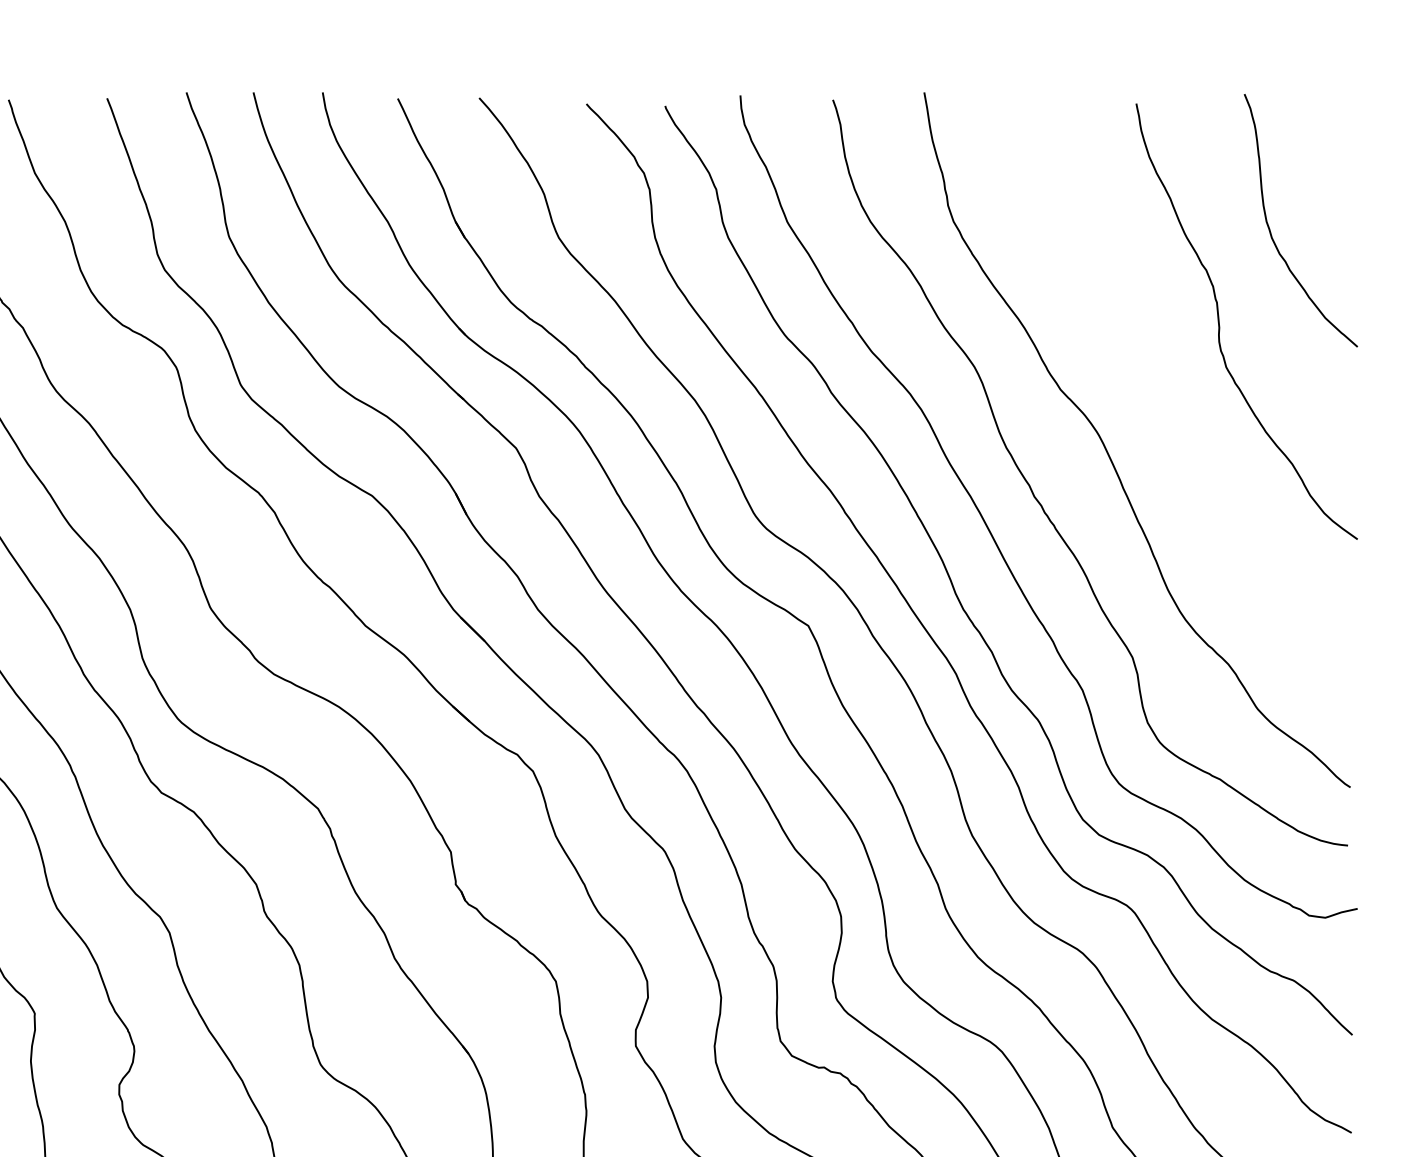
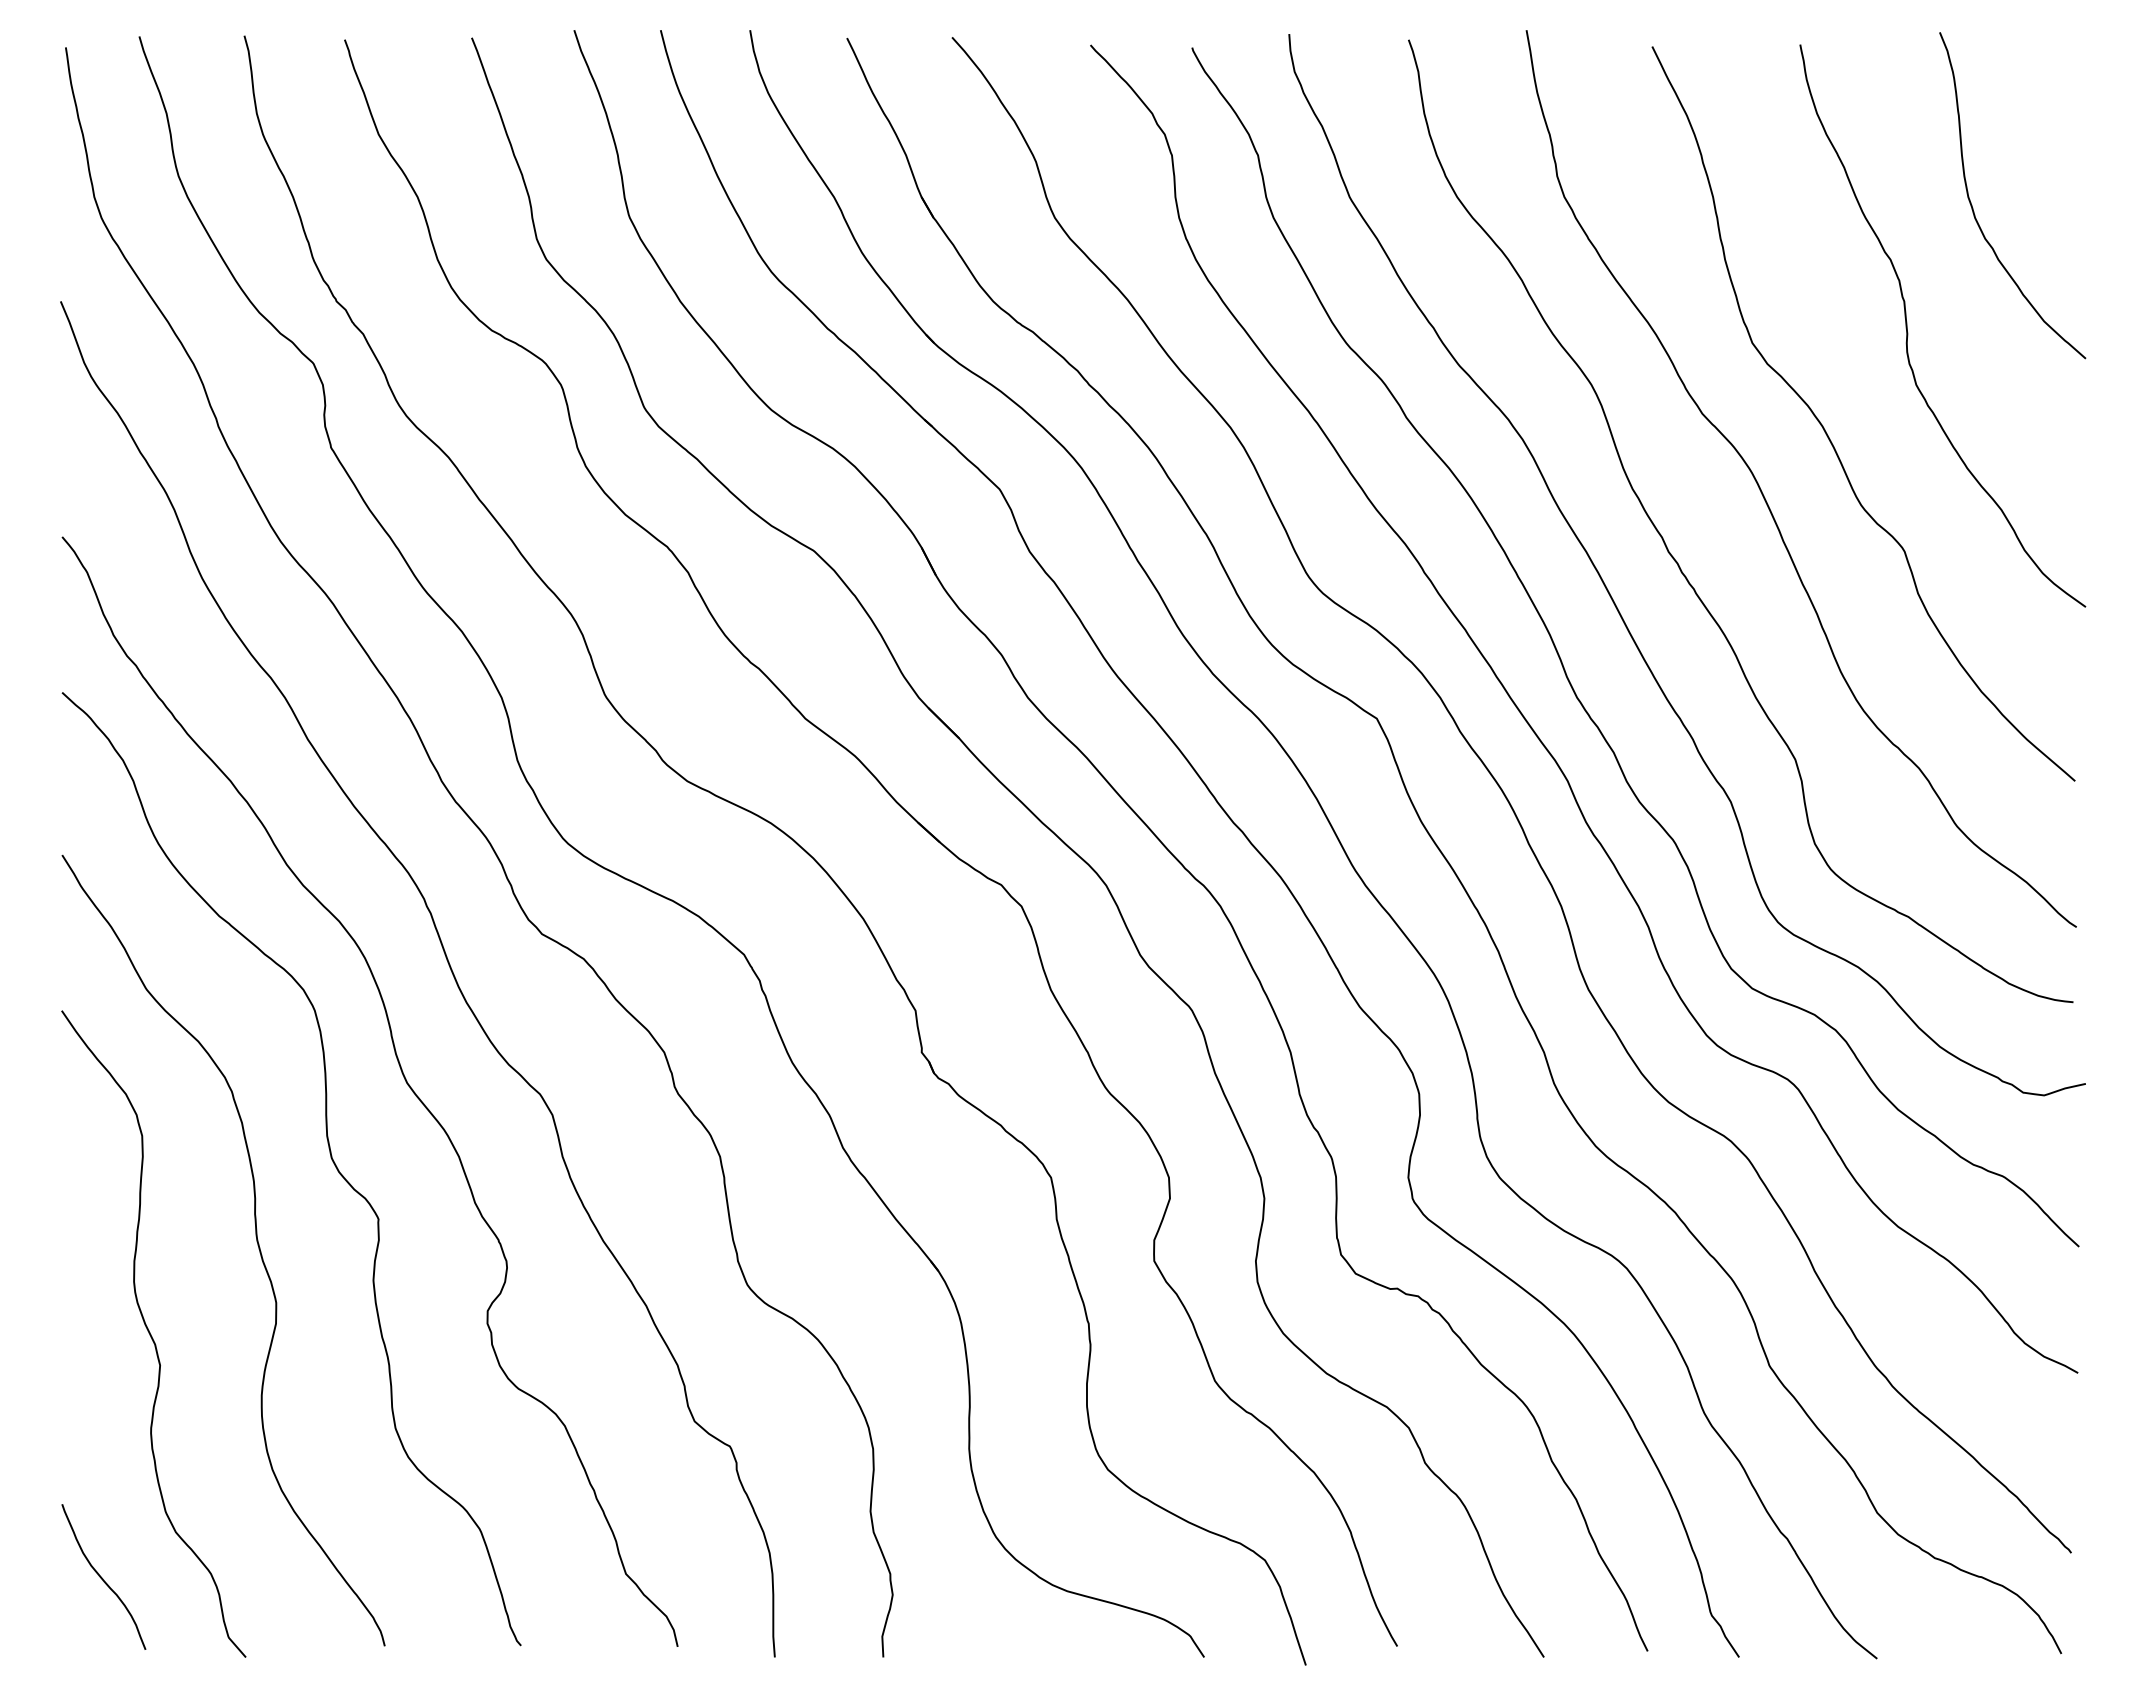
curve: (1156, 403) -> (1826, 431), added

